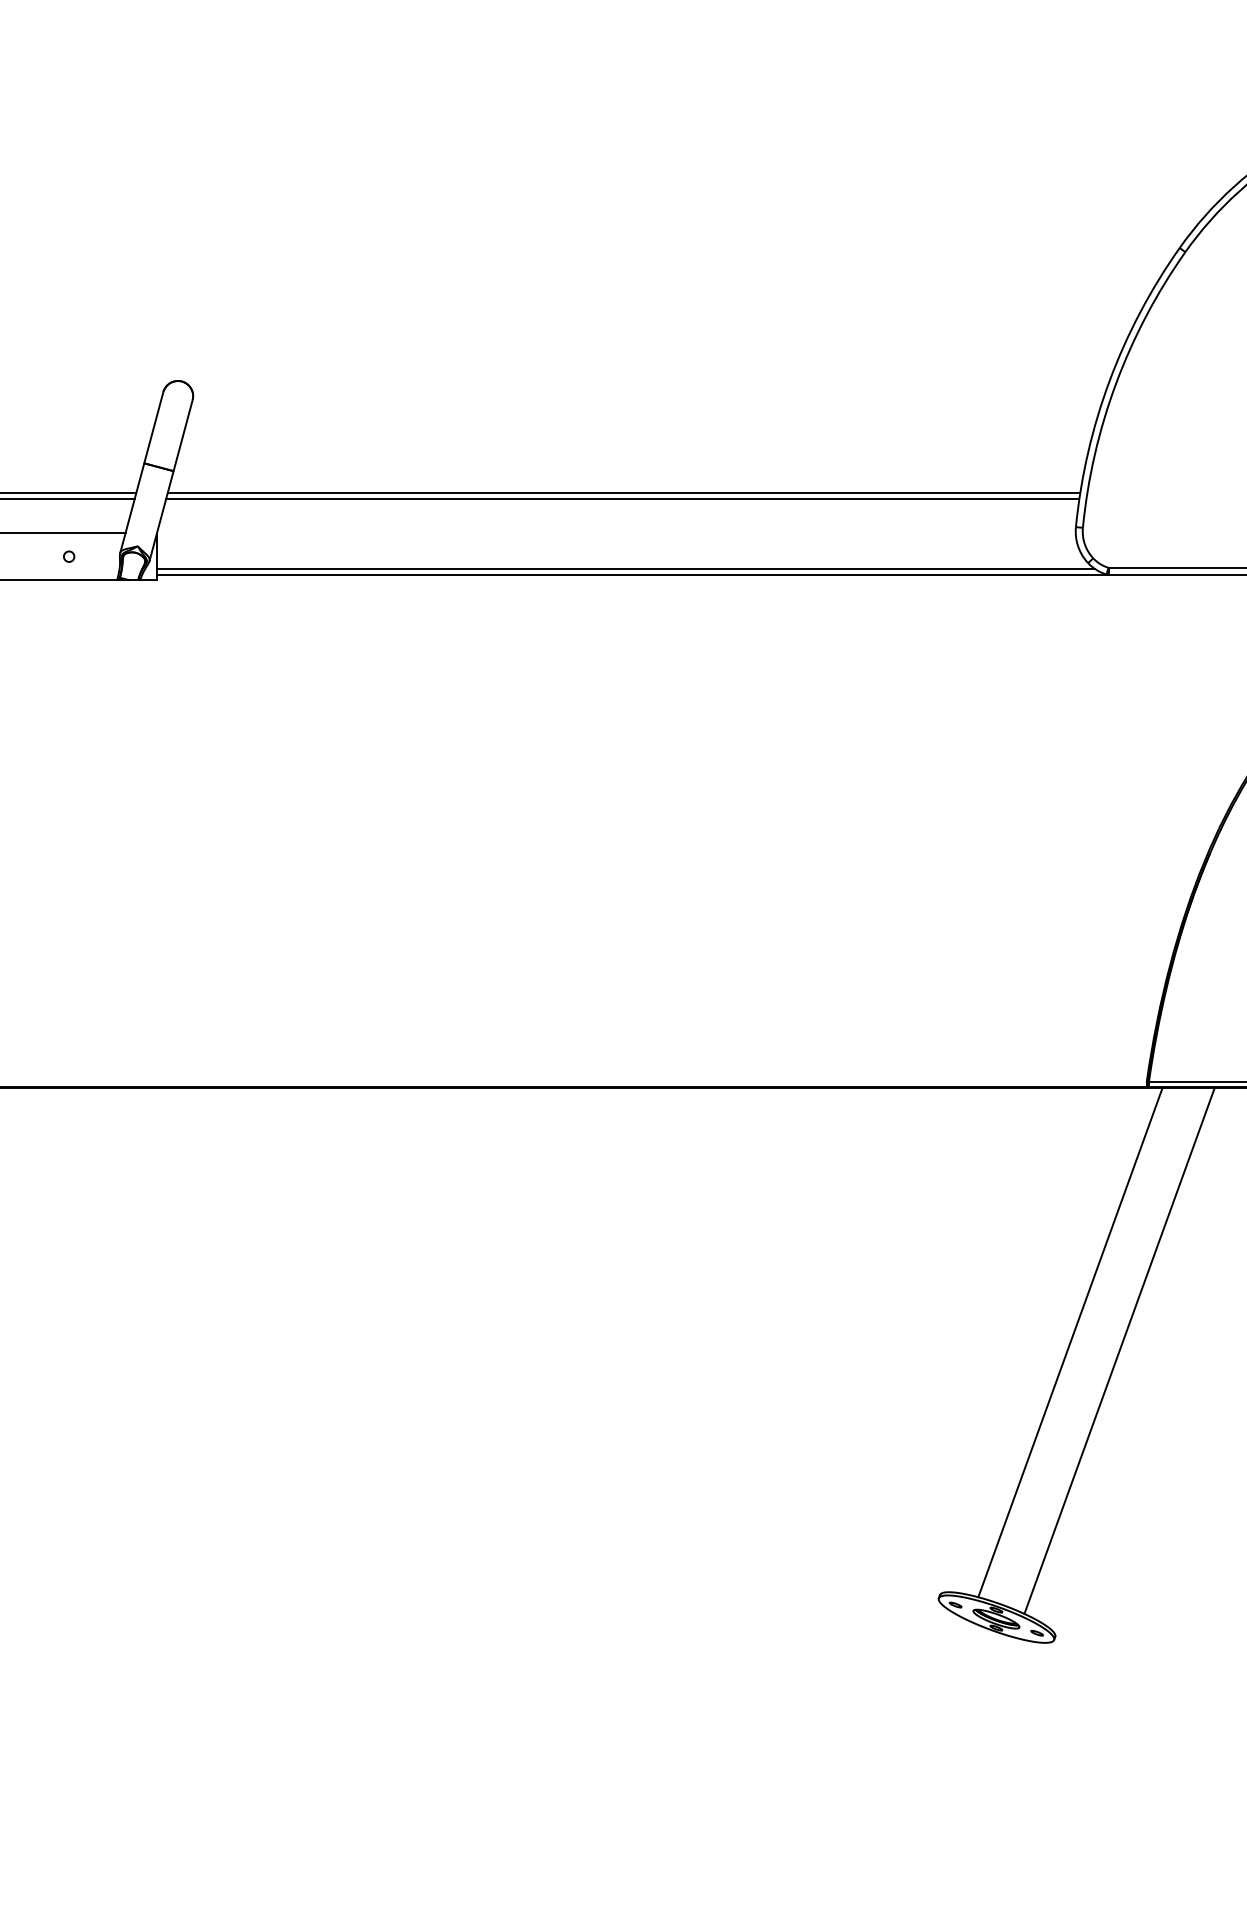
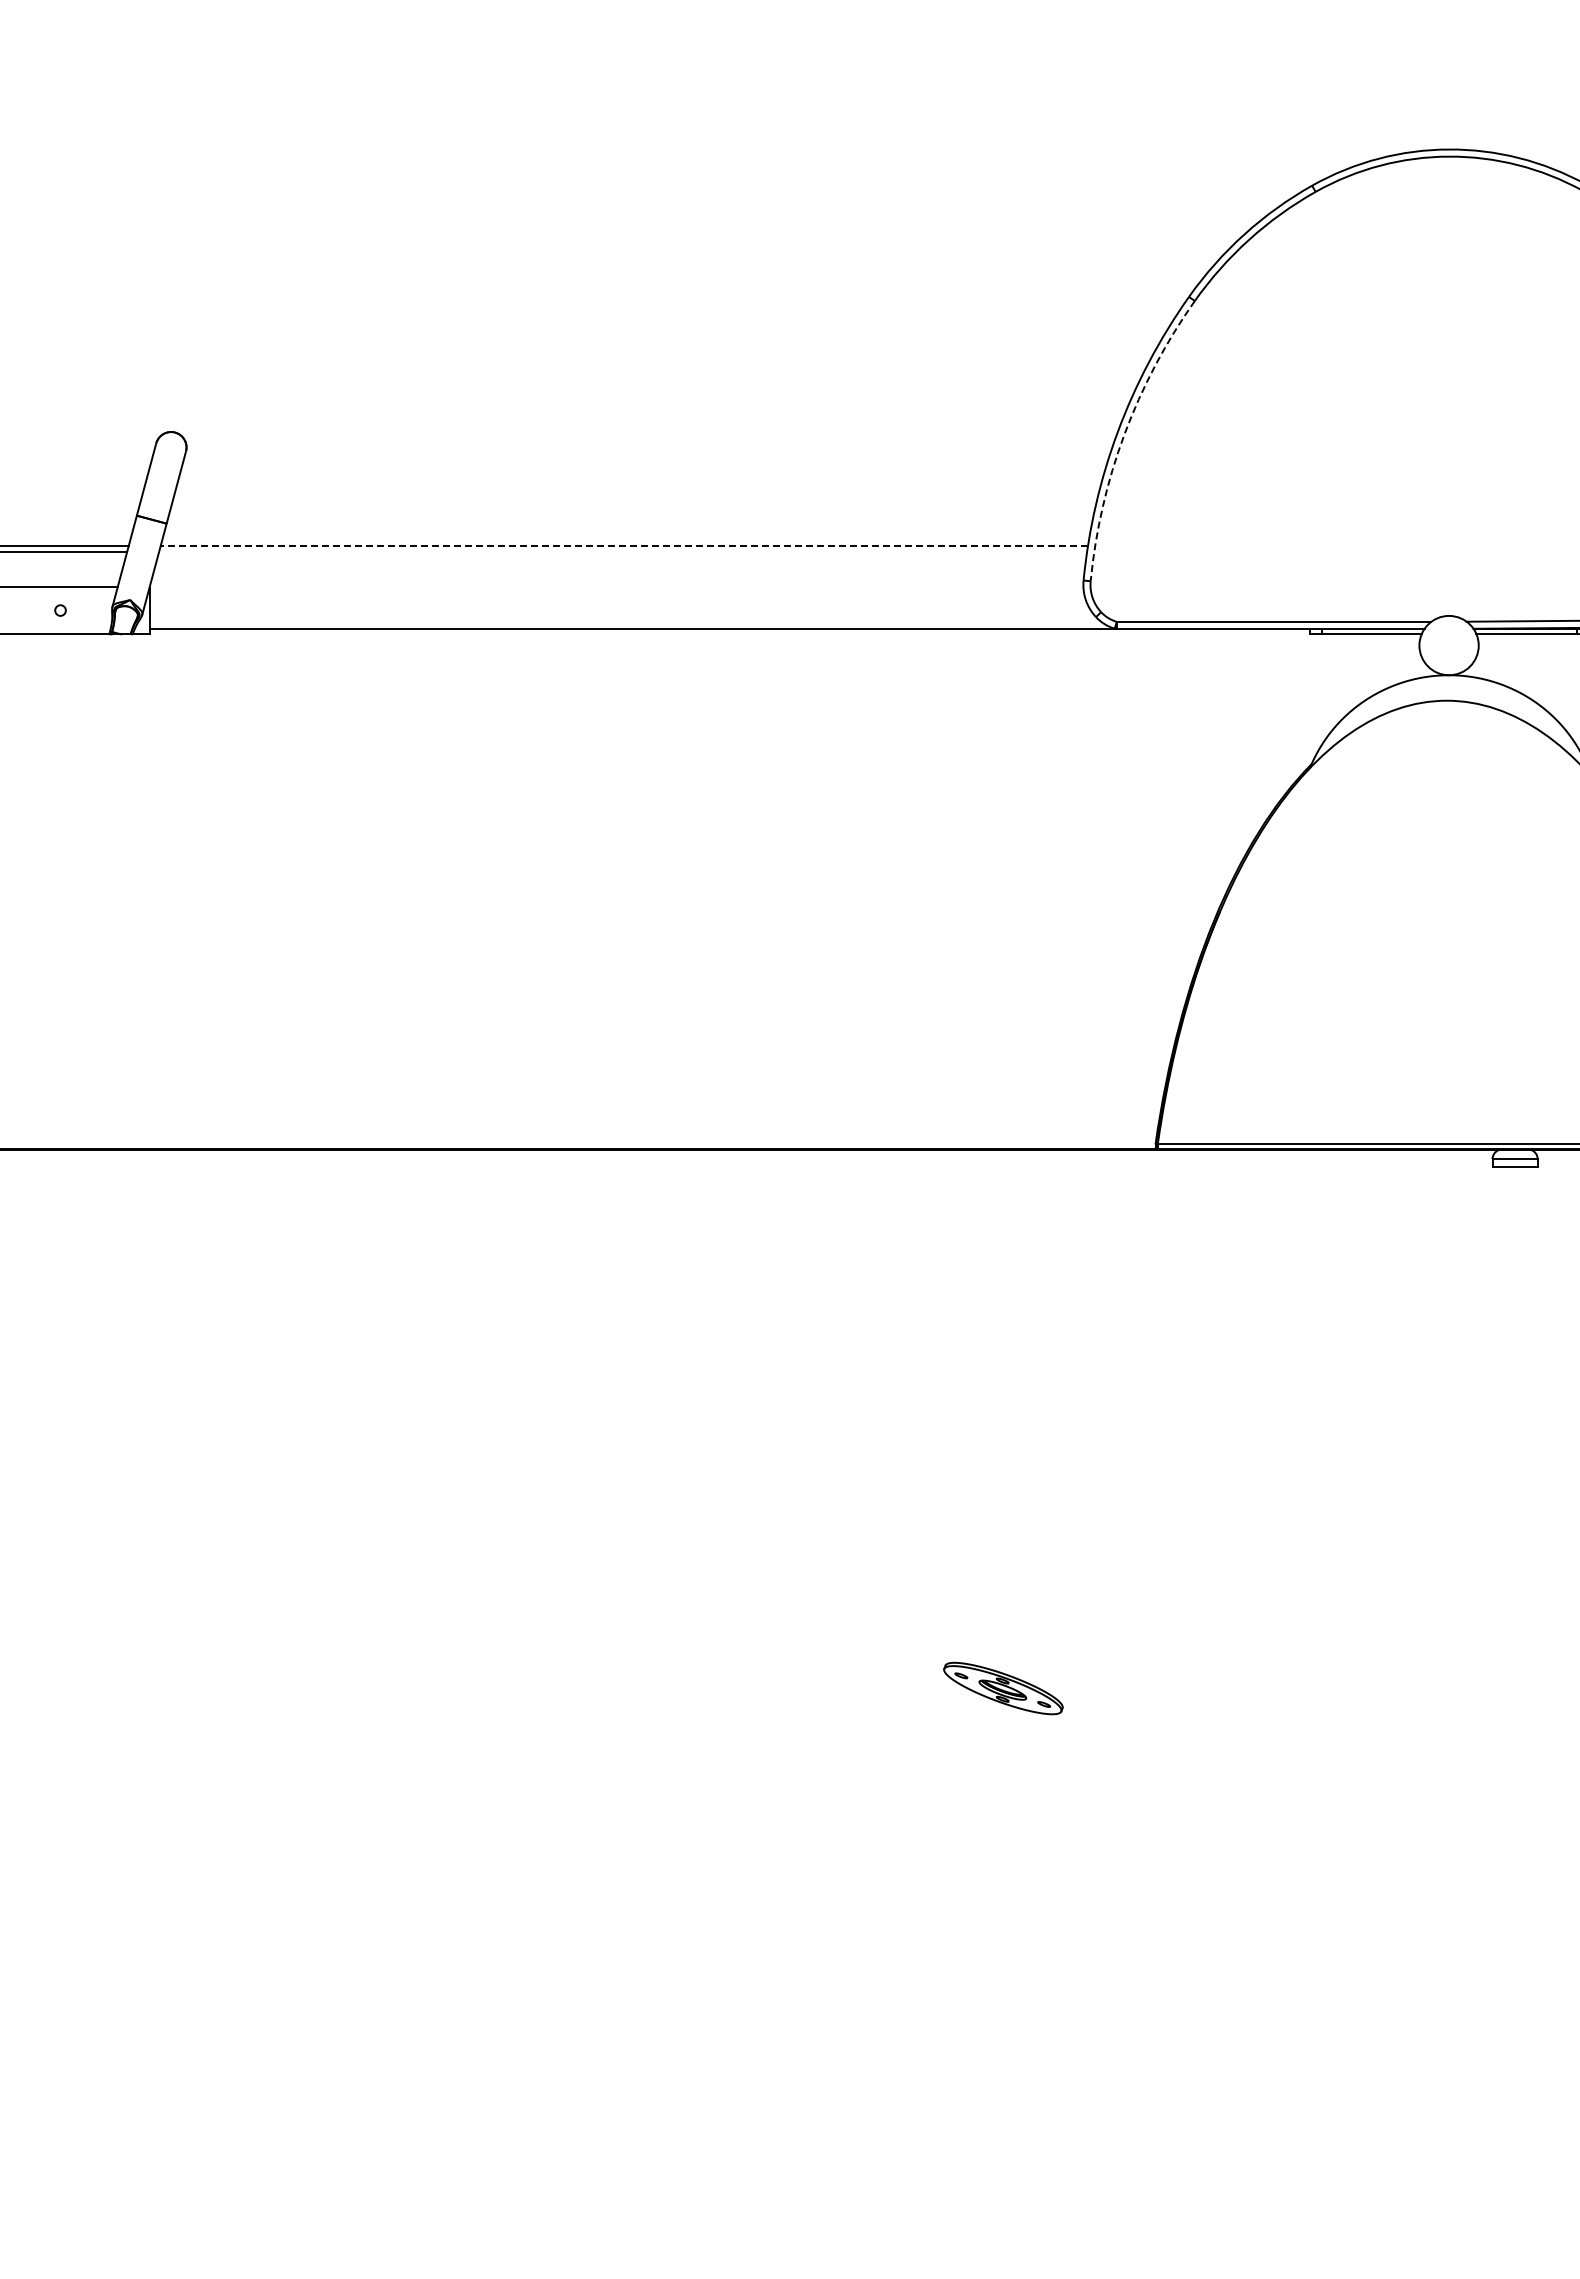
arc: (1116, 383) -> (1124, 434), solid -> dashed
line: (624, 492) -> (624, 545), solid -> dashed
line: (623, 498) -> (623, 551), removed
line: (625, 569) -> (625, 623), removed
line: (1069, 1341) -> (1077, 1408), removed
line: (1119, 1350) -> (1127, 1417), removed

